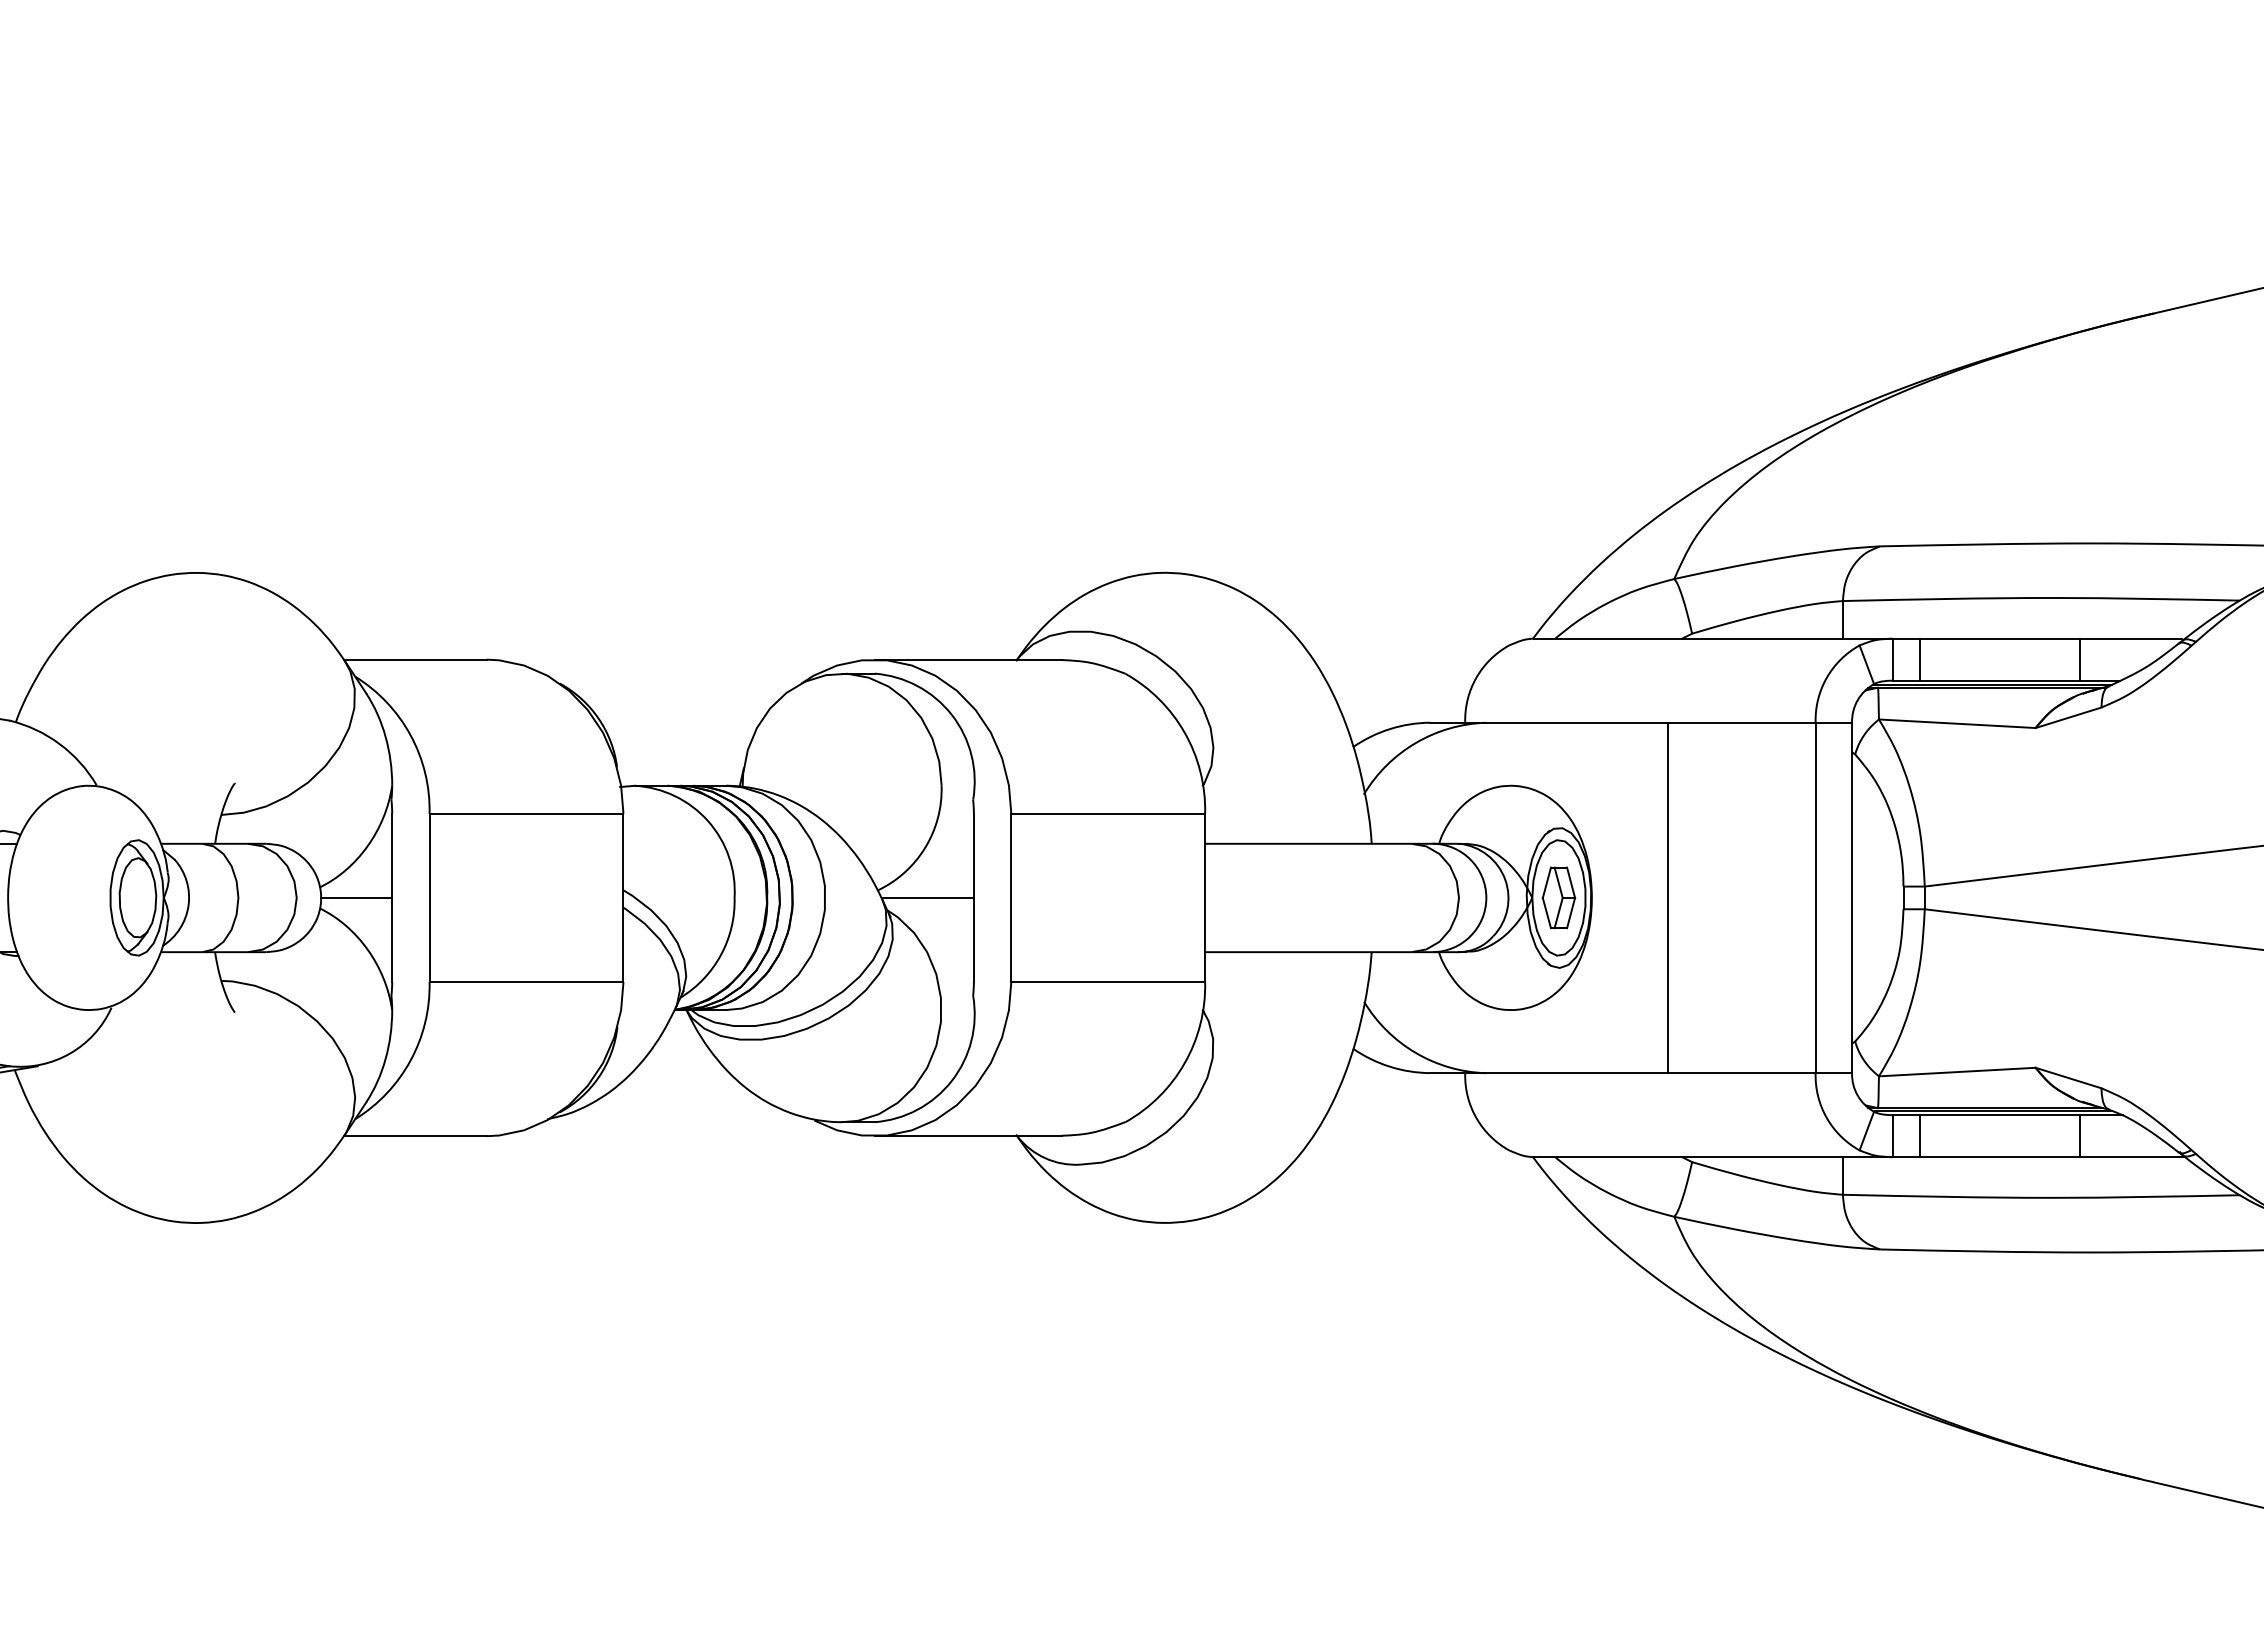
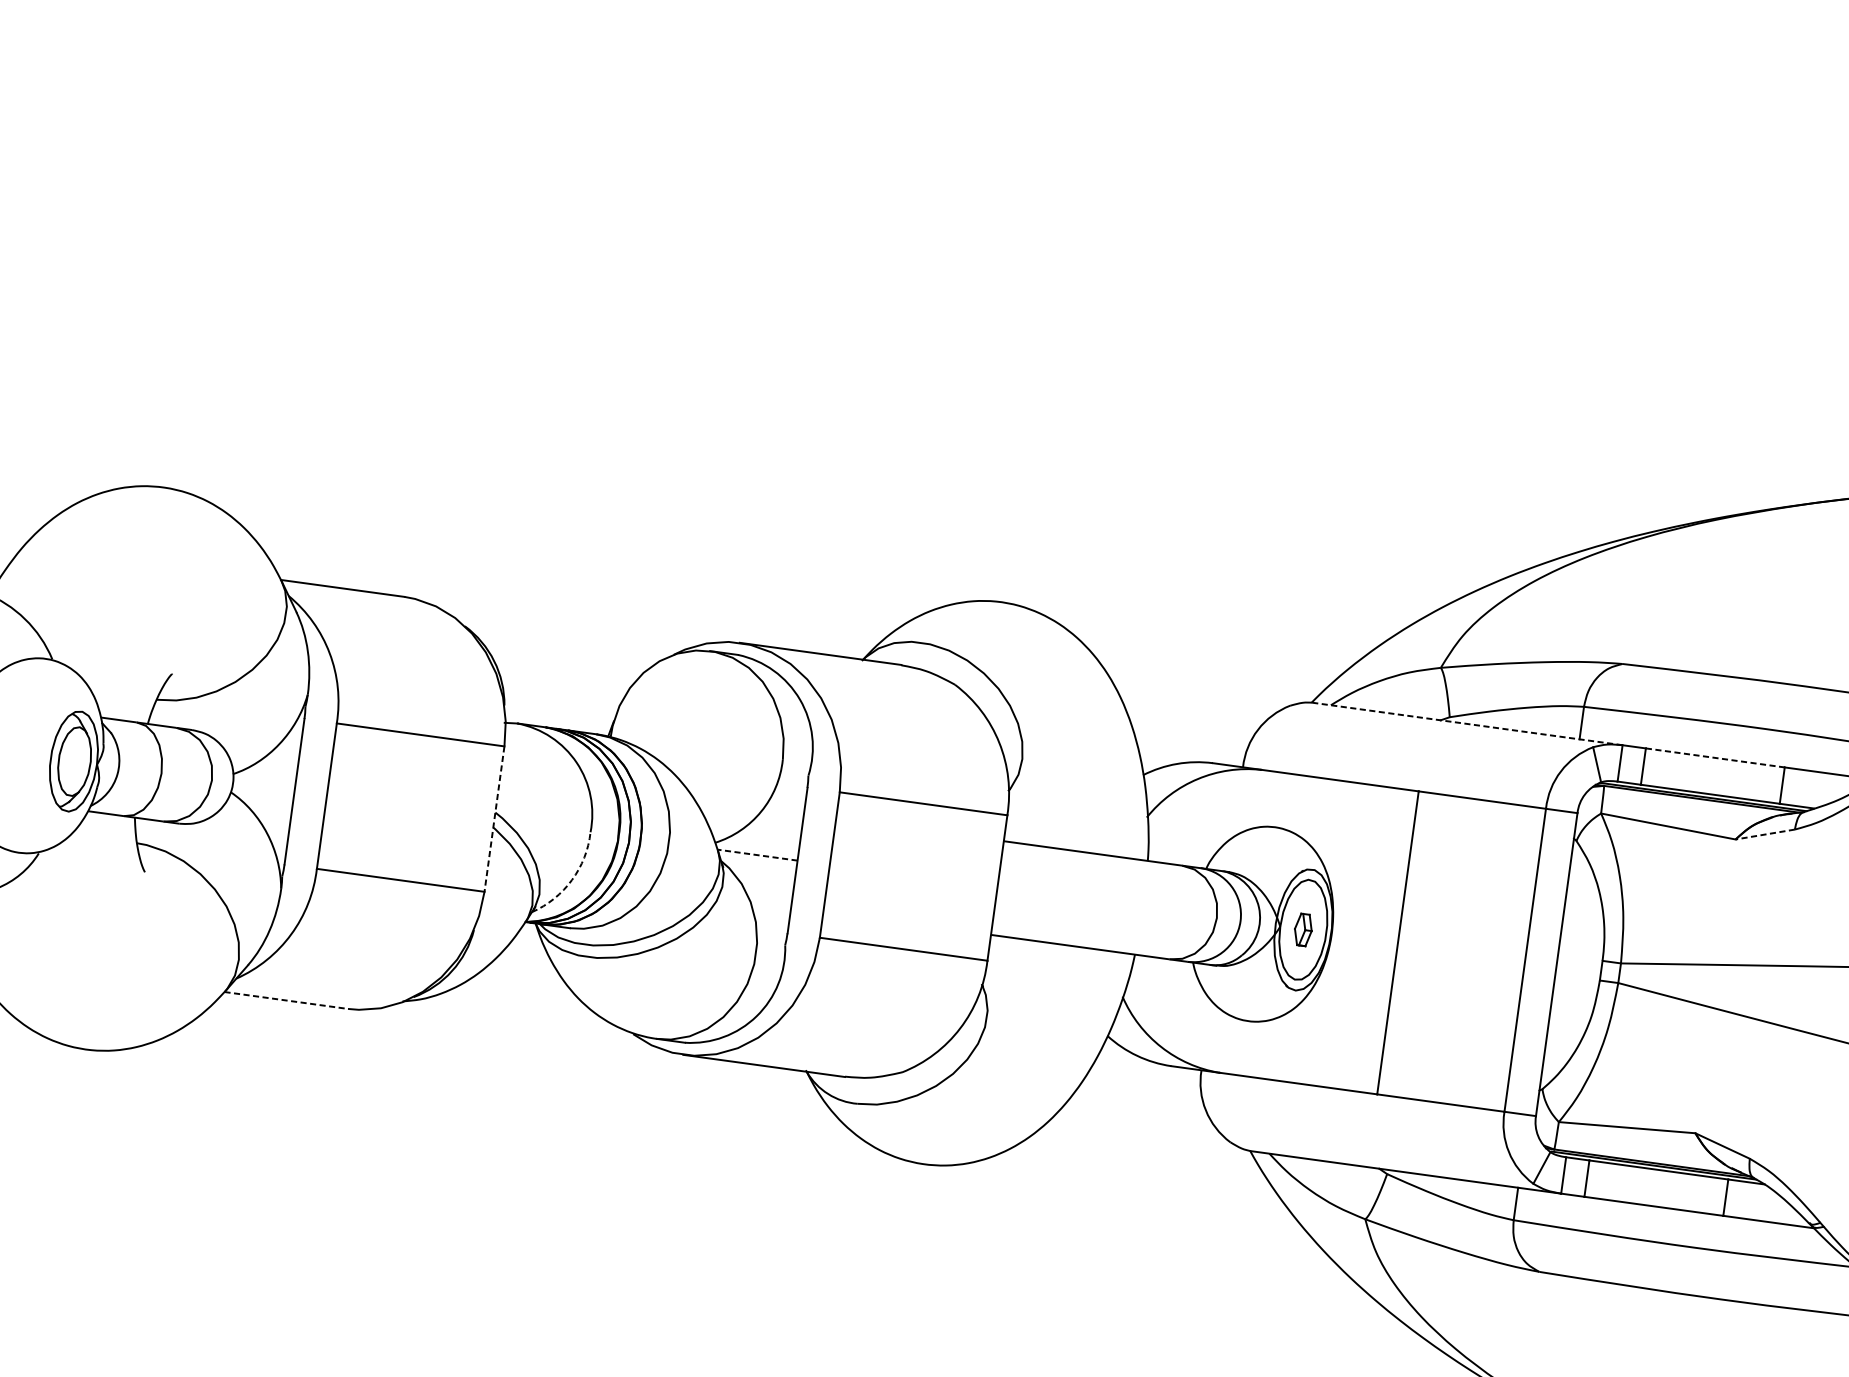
line: (1712, 638) -> (1466, 723), solid -> dashed
line: (2000, 638) -> (1715, 757), solid -> dashed
line: (2068, 717) -> (1765, 834), solid -> dashed
line: (356, 897) -> (263, 787), removed
line: (927, 897) -> (757, 854), solid -> dashed
part: (1558, 897) -> (1302, 929), size x0.6
line: (623, 898) -> (494, 819), solid -> dashed
arc: (720, 955) -> (571, 880), solid -> dashed
line: (415, 1136) -> (286, 1000), solid -> dashed

